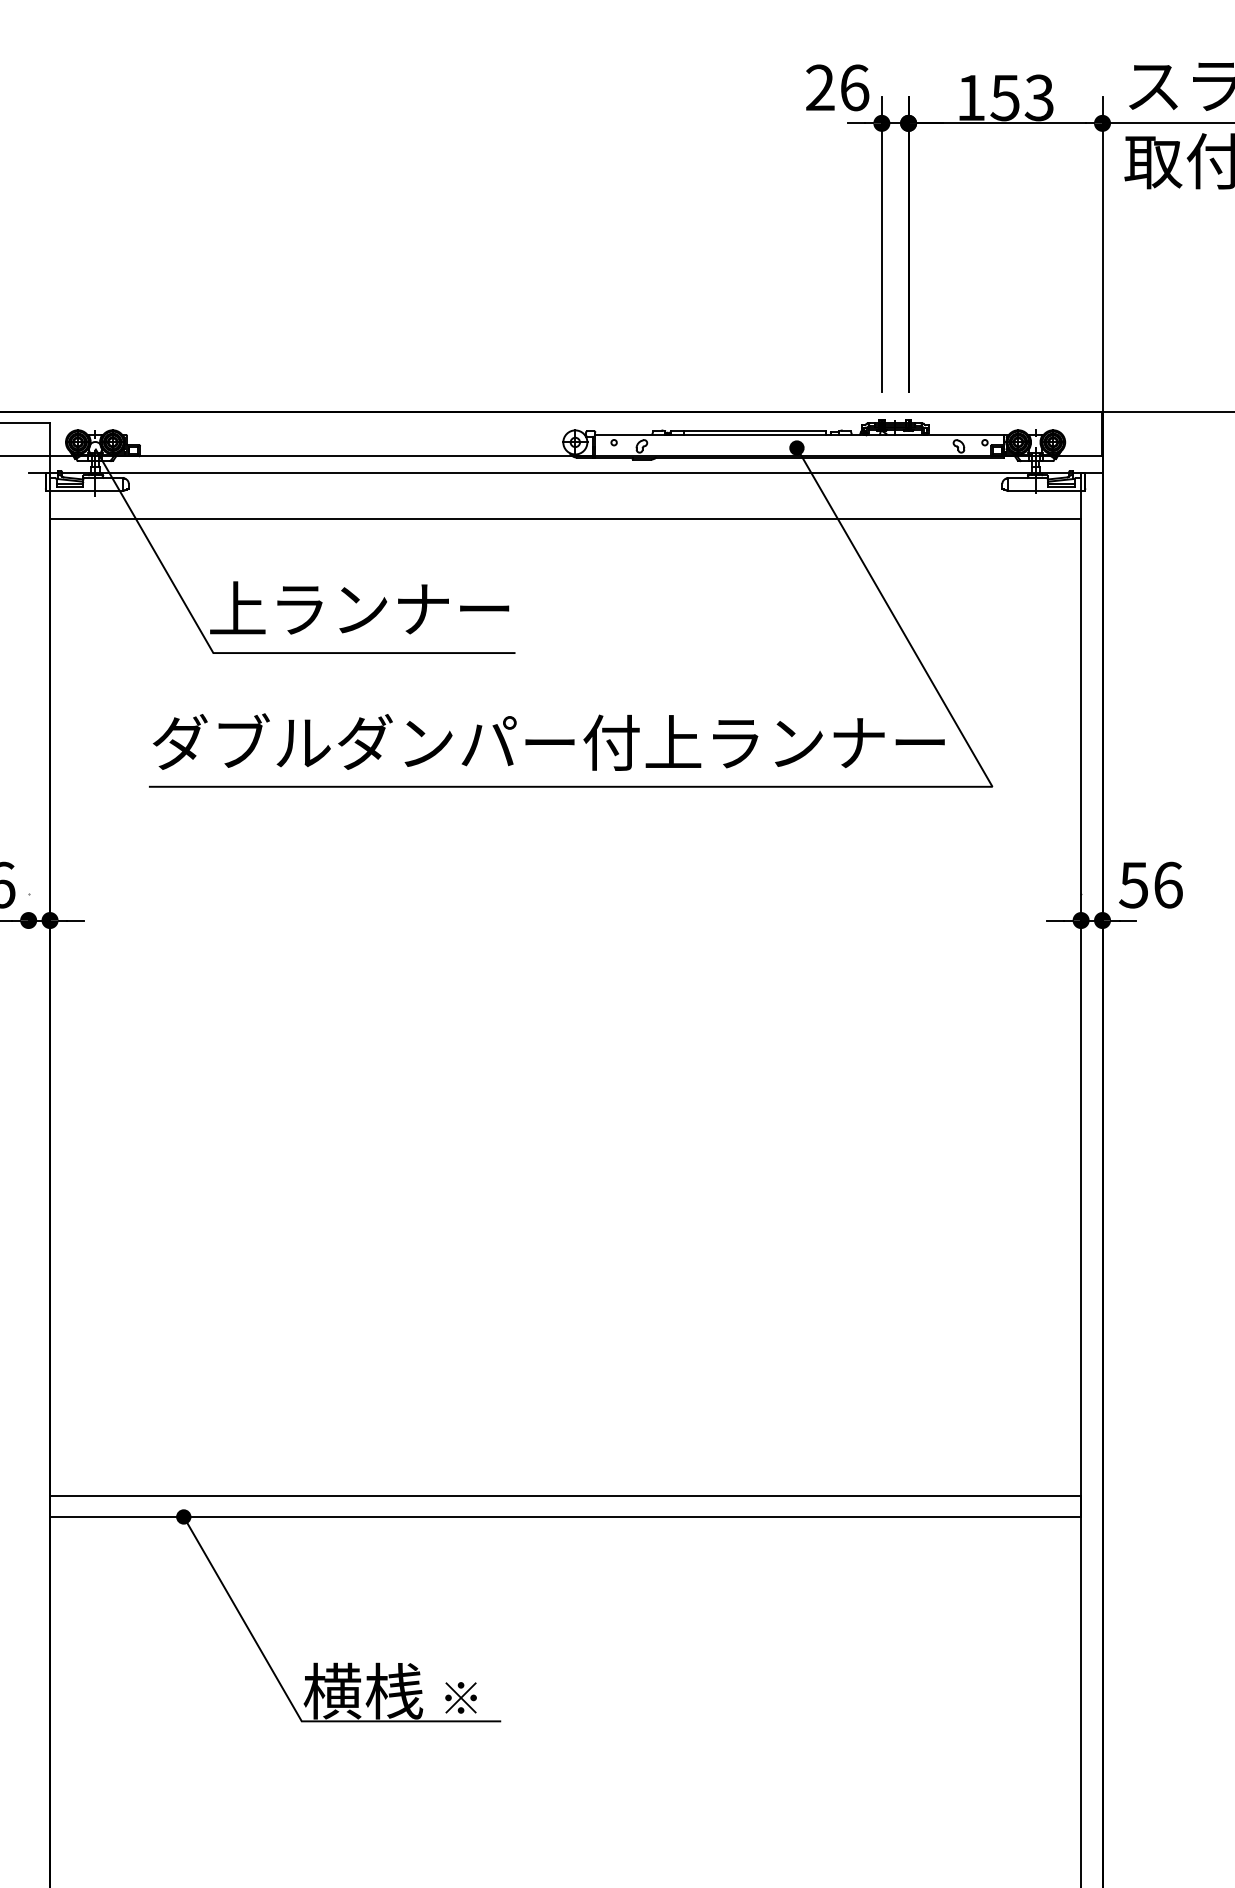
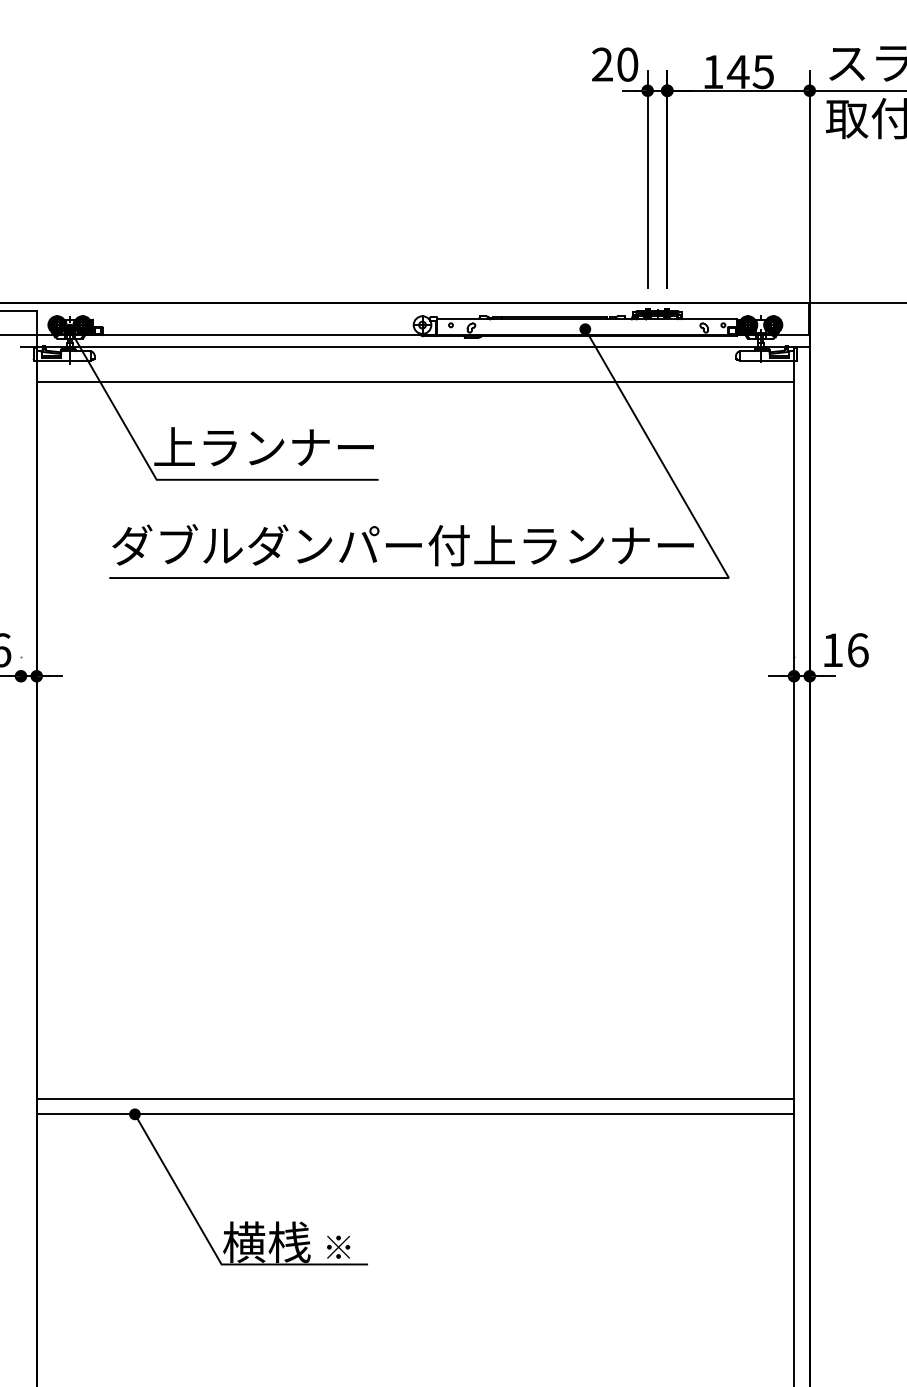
text: (854, 87) -> (627, 64), 26 -> 20
text: (1021, 97) -> (750, 71), 153 -> 145
fill: (95, 448) -> (70, 329), added
text: (1133, 885) -> (832, 650), 56 -> 16

